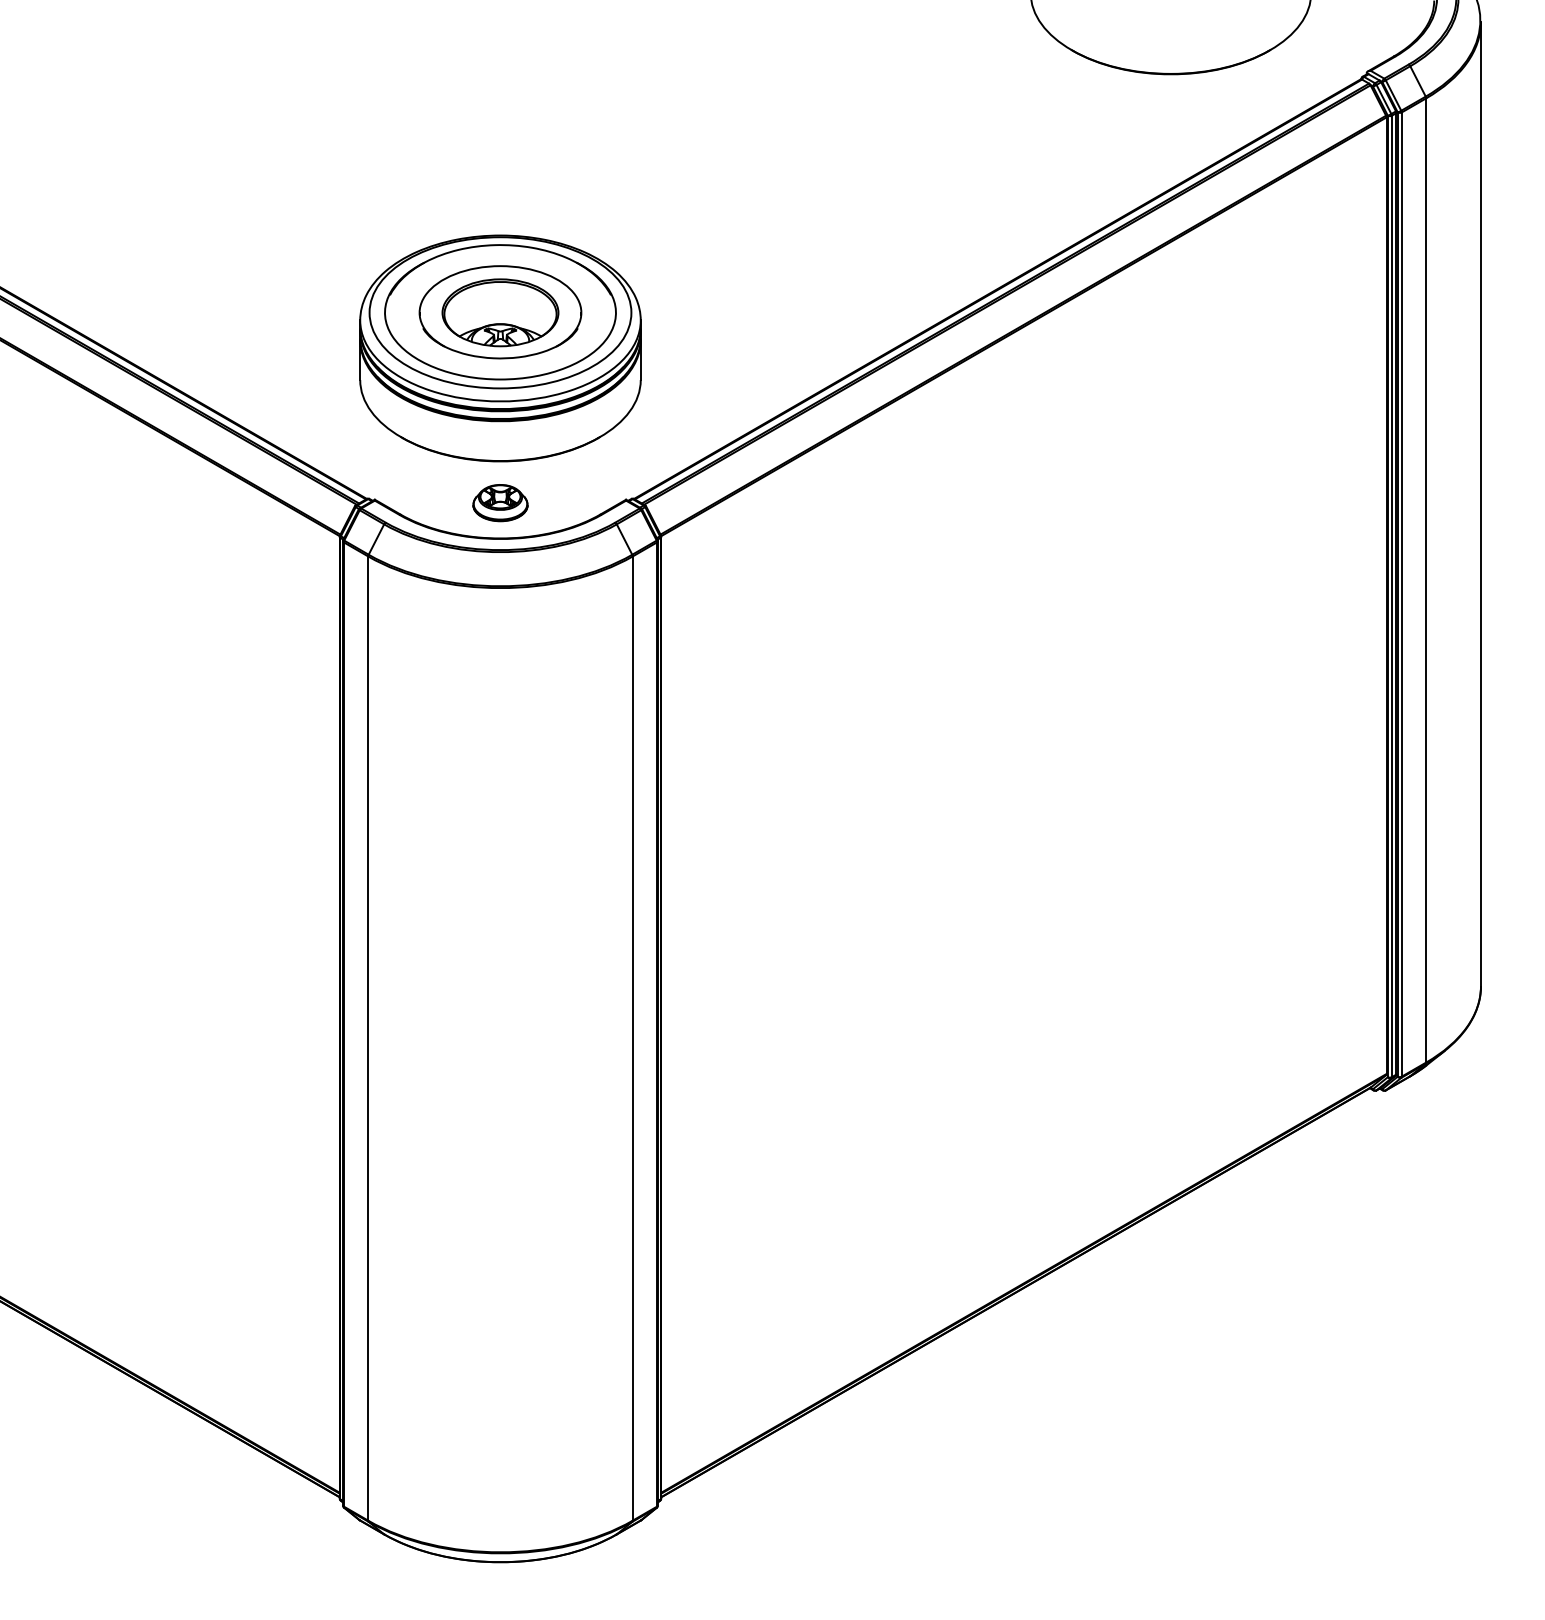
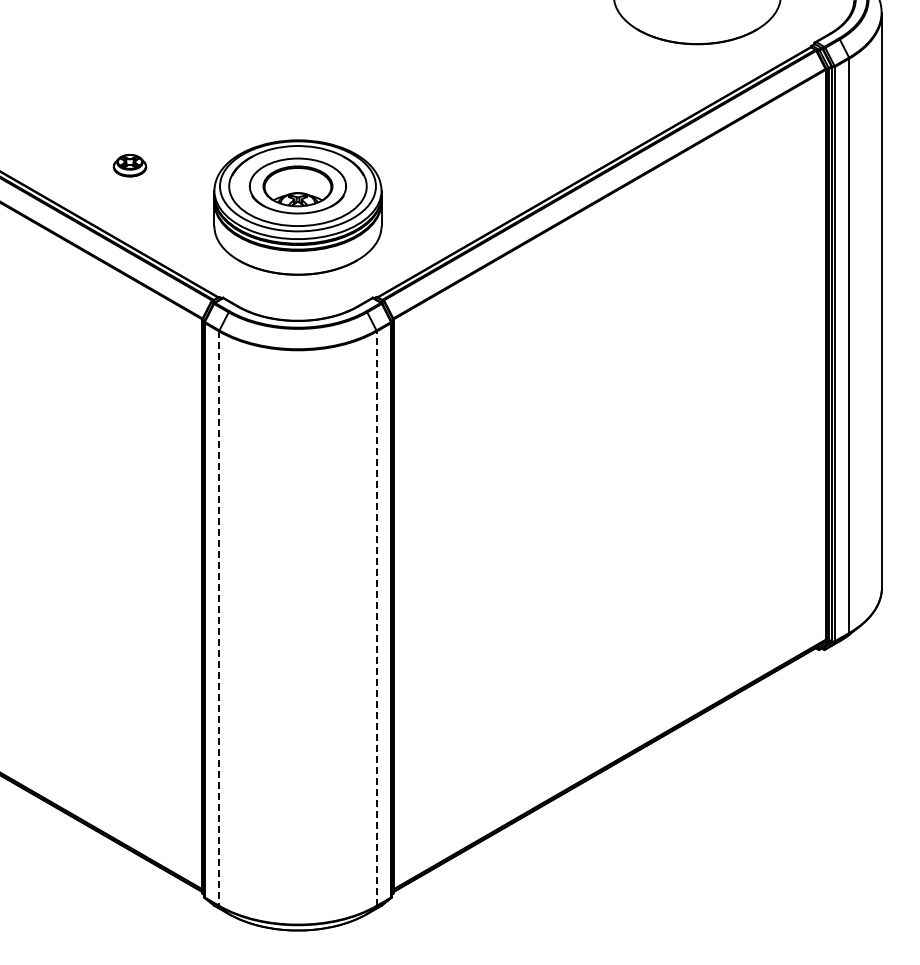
part: (499, 502) -> (129, 165), moved
line: (632, 1038) -> (376, 618), solid -> dashed
line: (368, 1040) -> (219, 619), solid -> dashed

